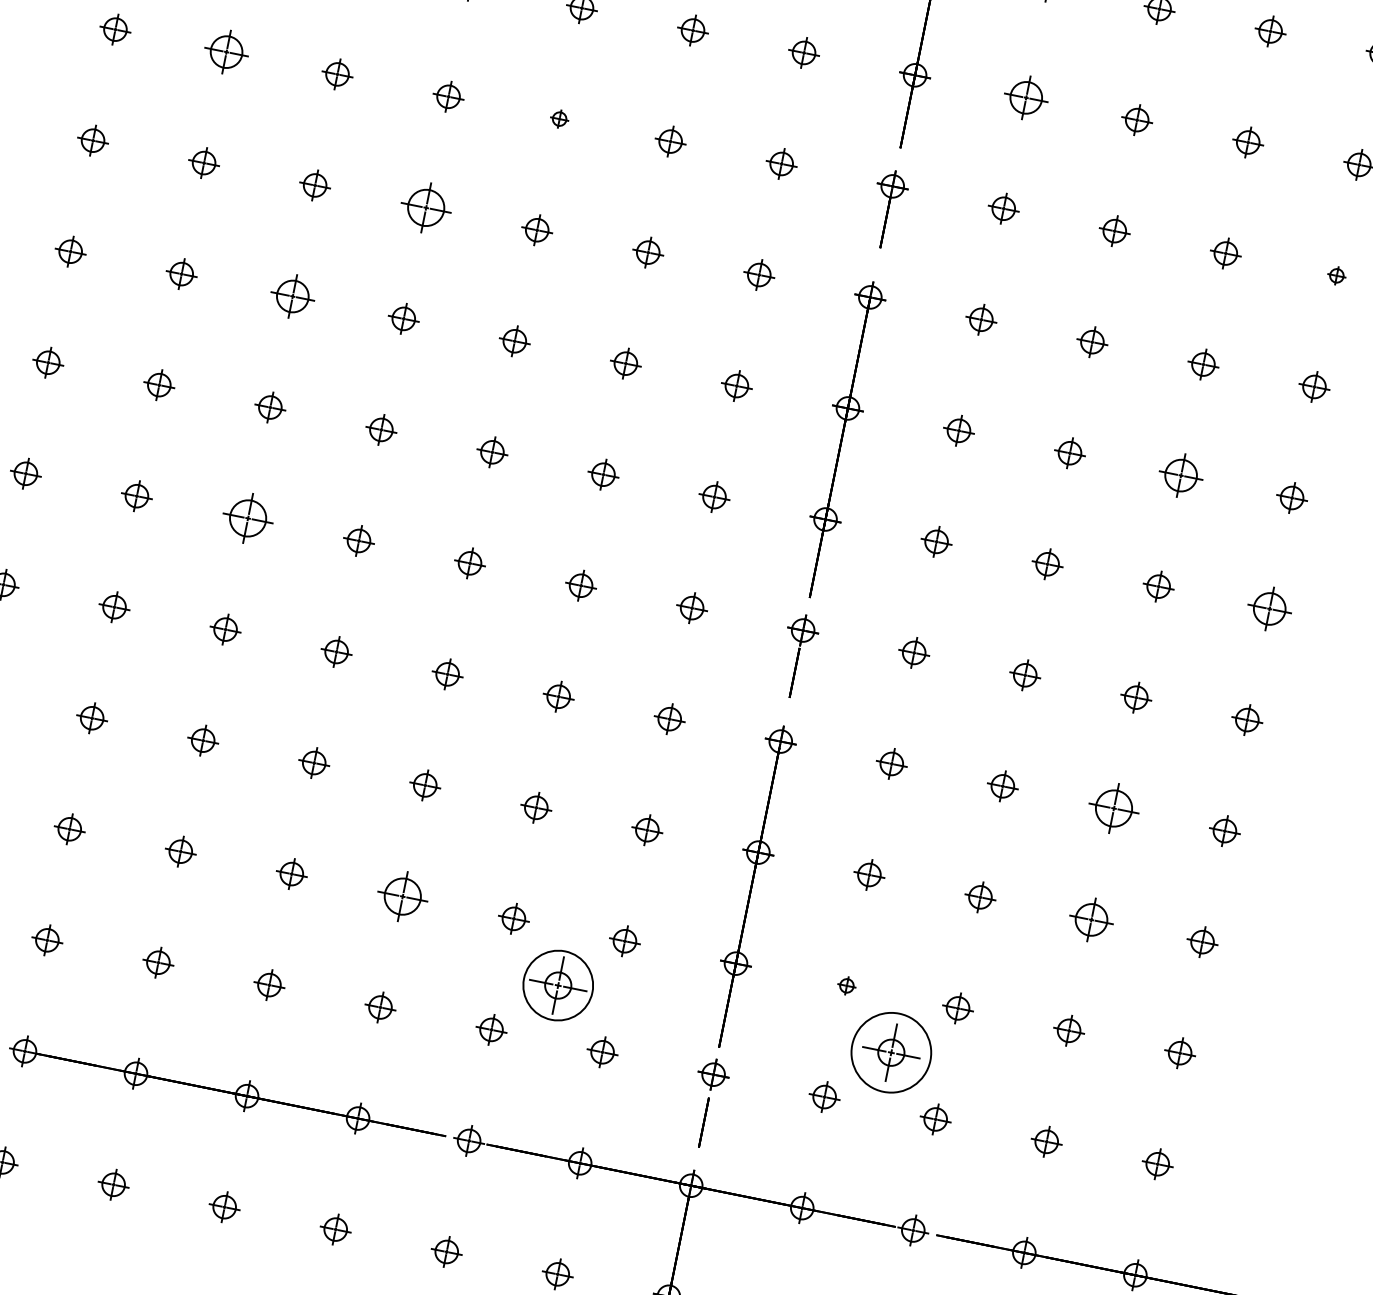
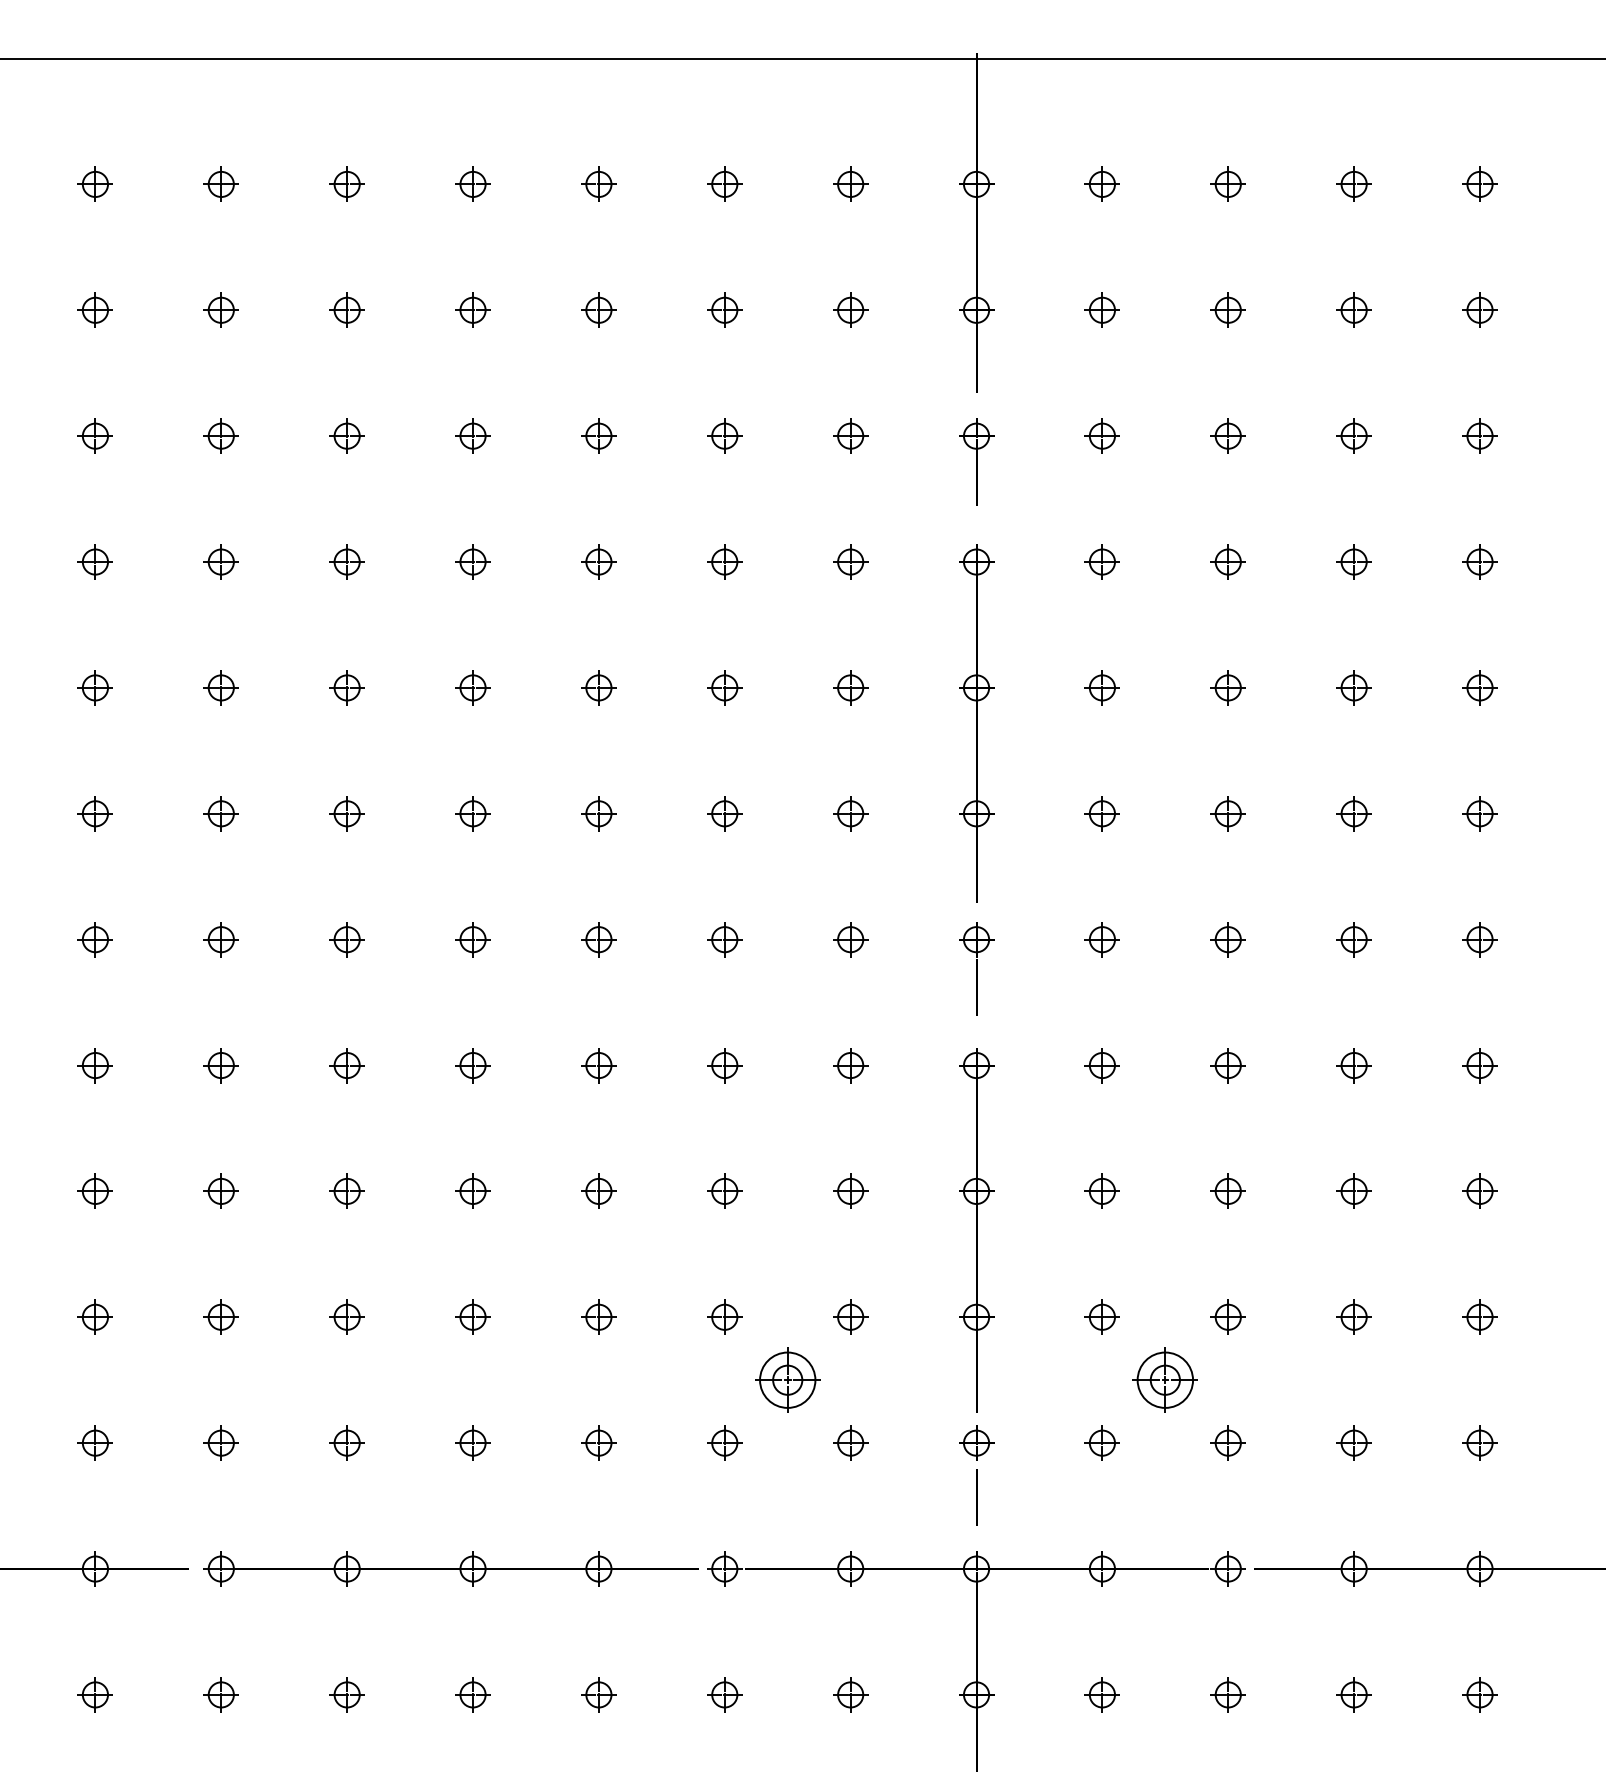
part: (225, 51) -> (220, 435), size x0.71
part: (1025, 96) -> (1101, 309), size x0.71
part: (559, 118) -> (598, 435), size x1.67
part: (425, 207) -> (472, 561), size x0.62
part: (1336, 275) -> (1479, 435), size x1.67
part: (292, 296) -> (346, 687), size x0.71
part: (1180, 475) -> (1353, 687), size x0.71
part: (247, 518) -> (346, 939), size x0.62
part: (1269, 608) -> (1479, 813), size x0.71
part: (1113, 808) -> (1353, 1065), size x0.62
part: (402, 895) -> (598, 1316), size x0.62
part: (1091, 918) -> (1353, 1190), size x0.71
circle: (558, 984) -> (787, 1379), size x0.71
part: (846, 985) -> (1101, 1316), size x1.67
circle: (891, 1052) -> (1165, 1379), size x0.62

